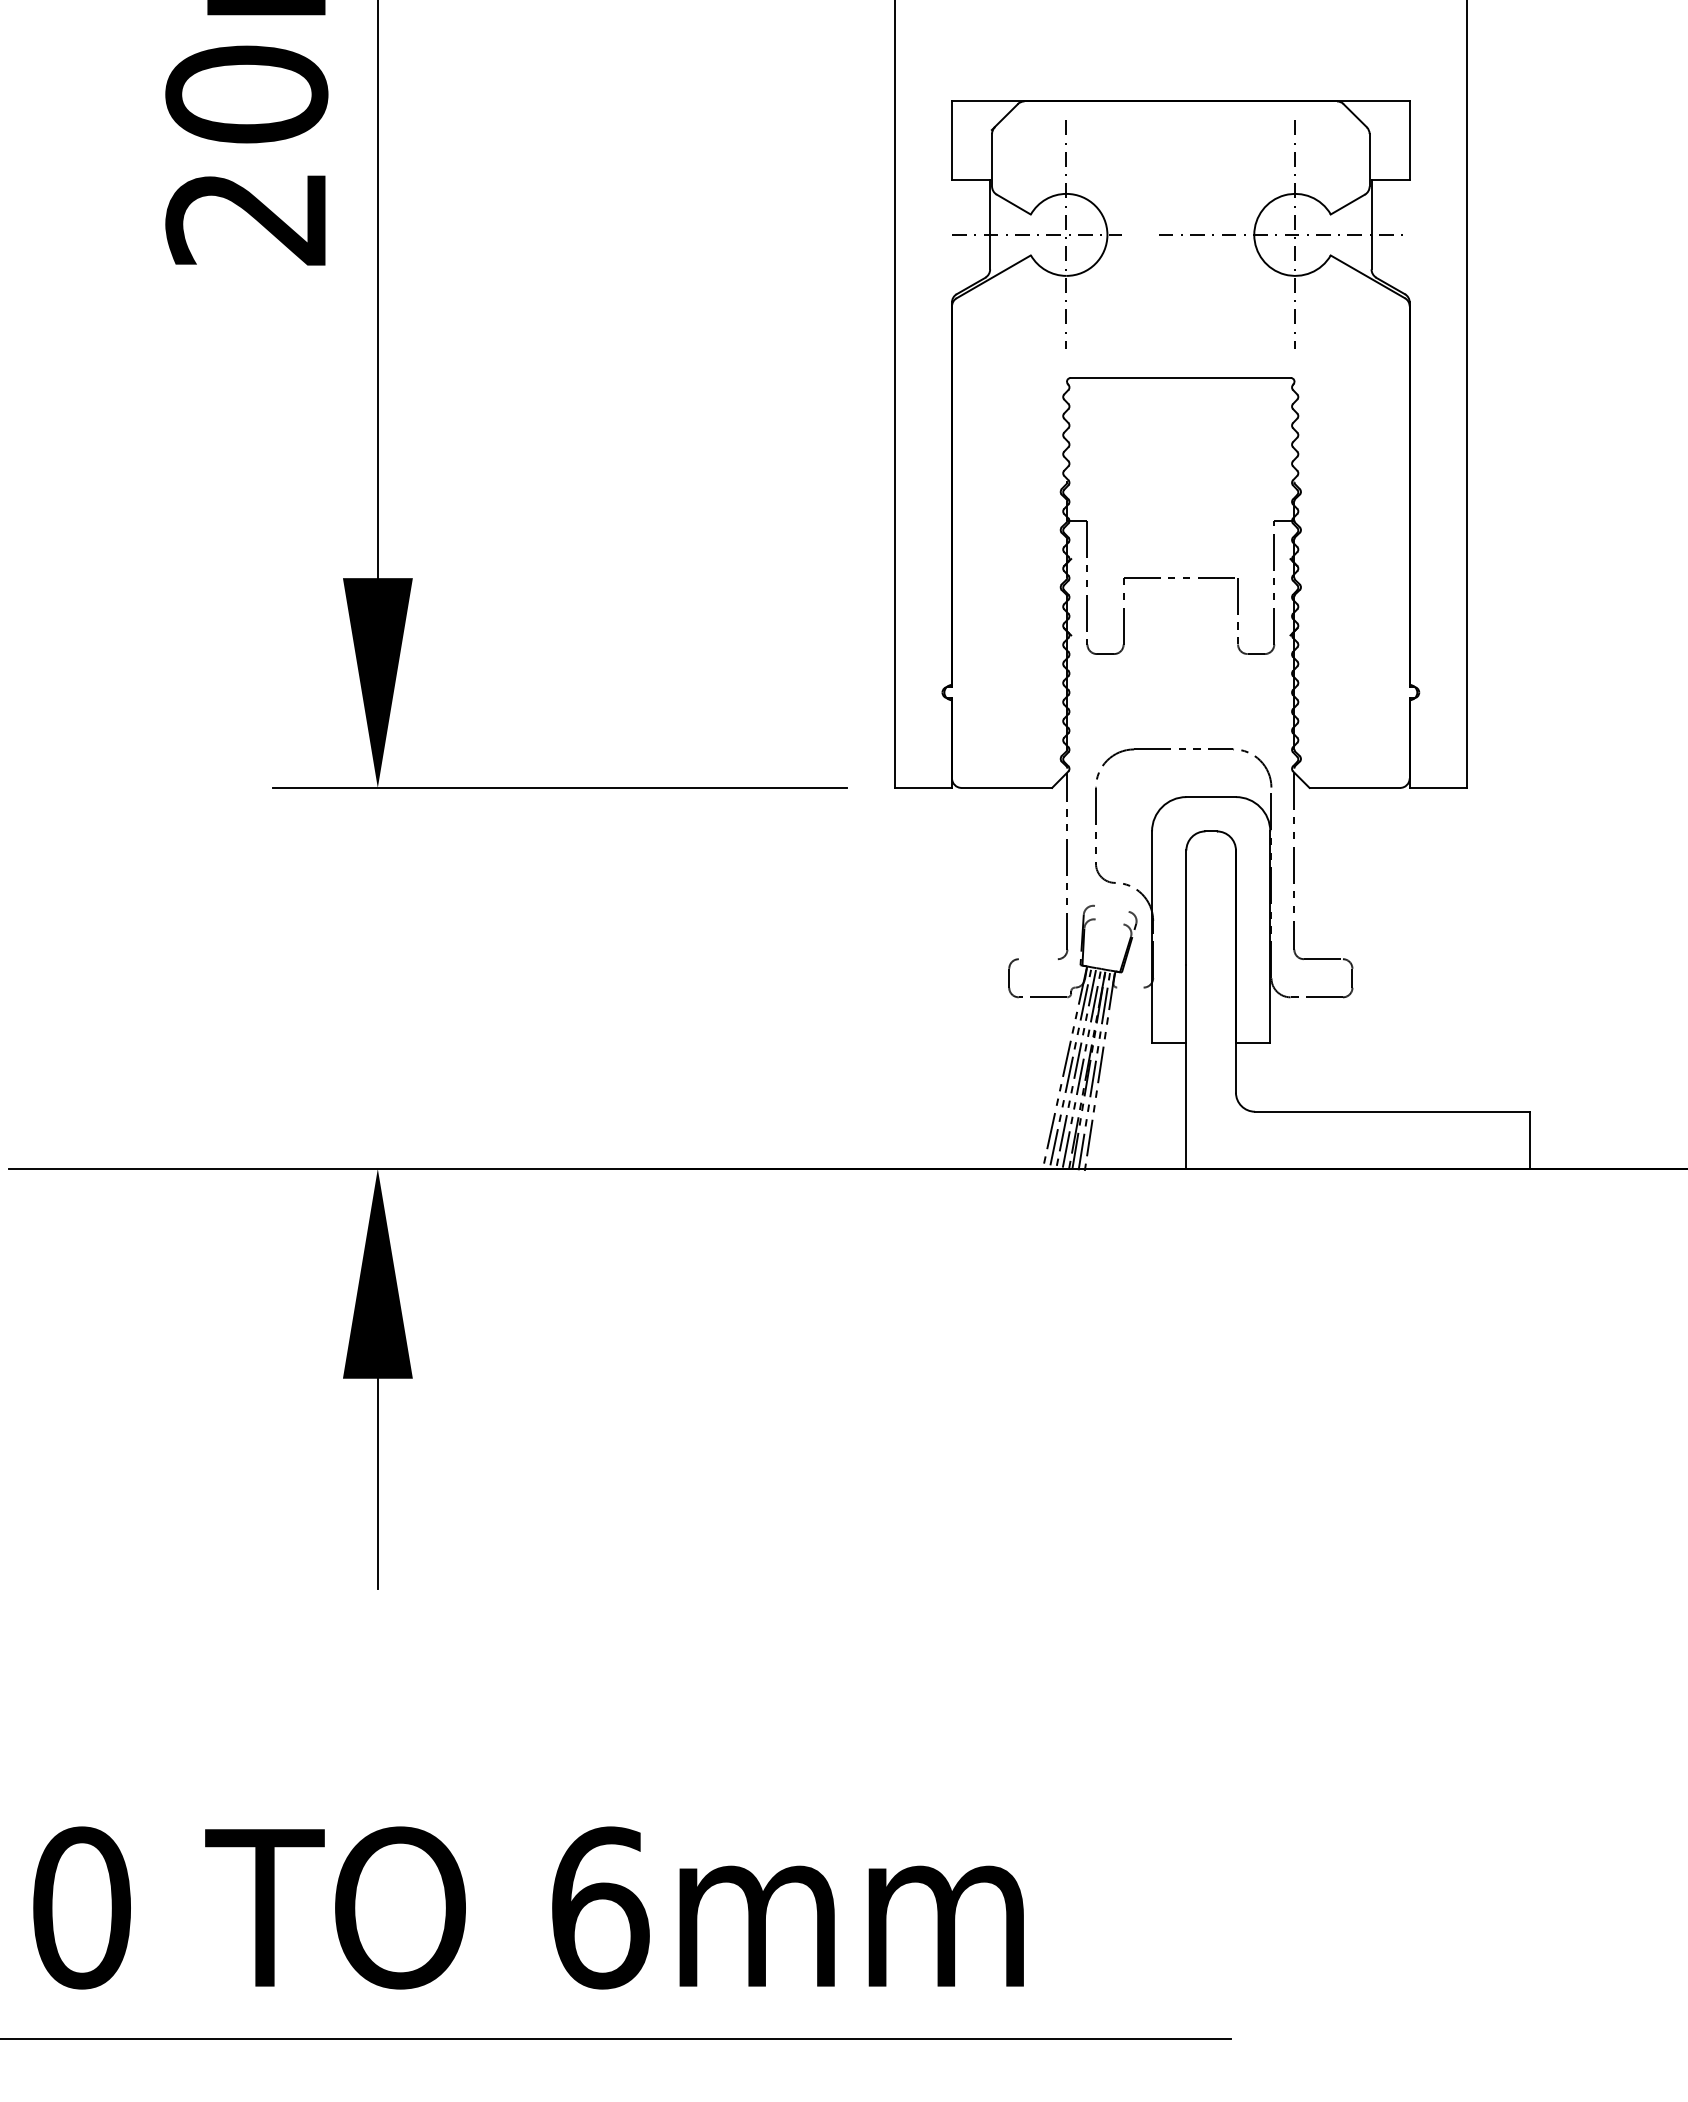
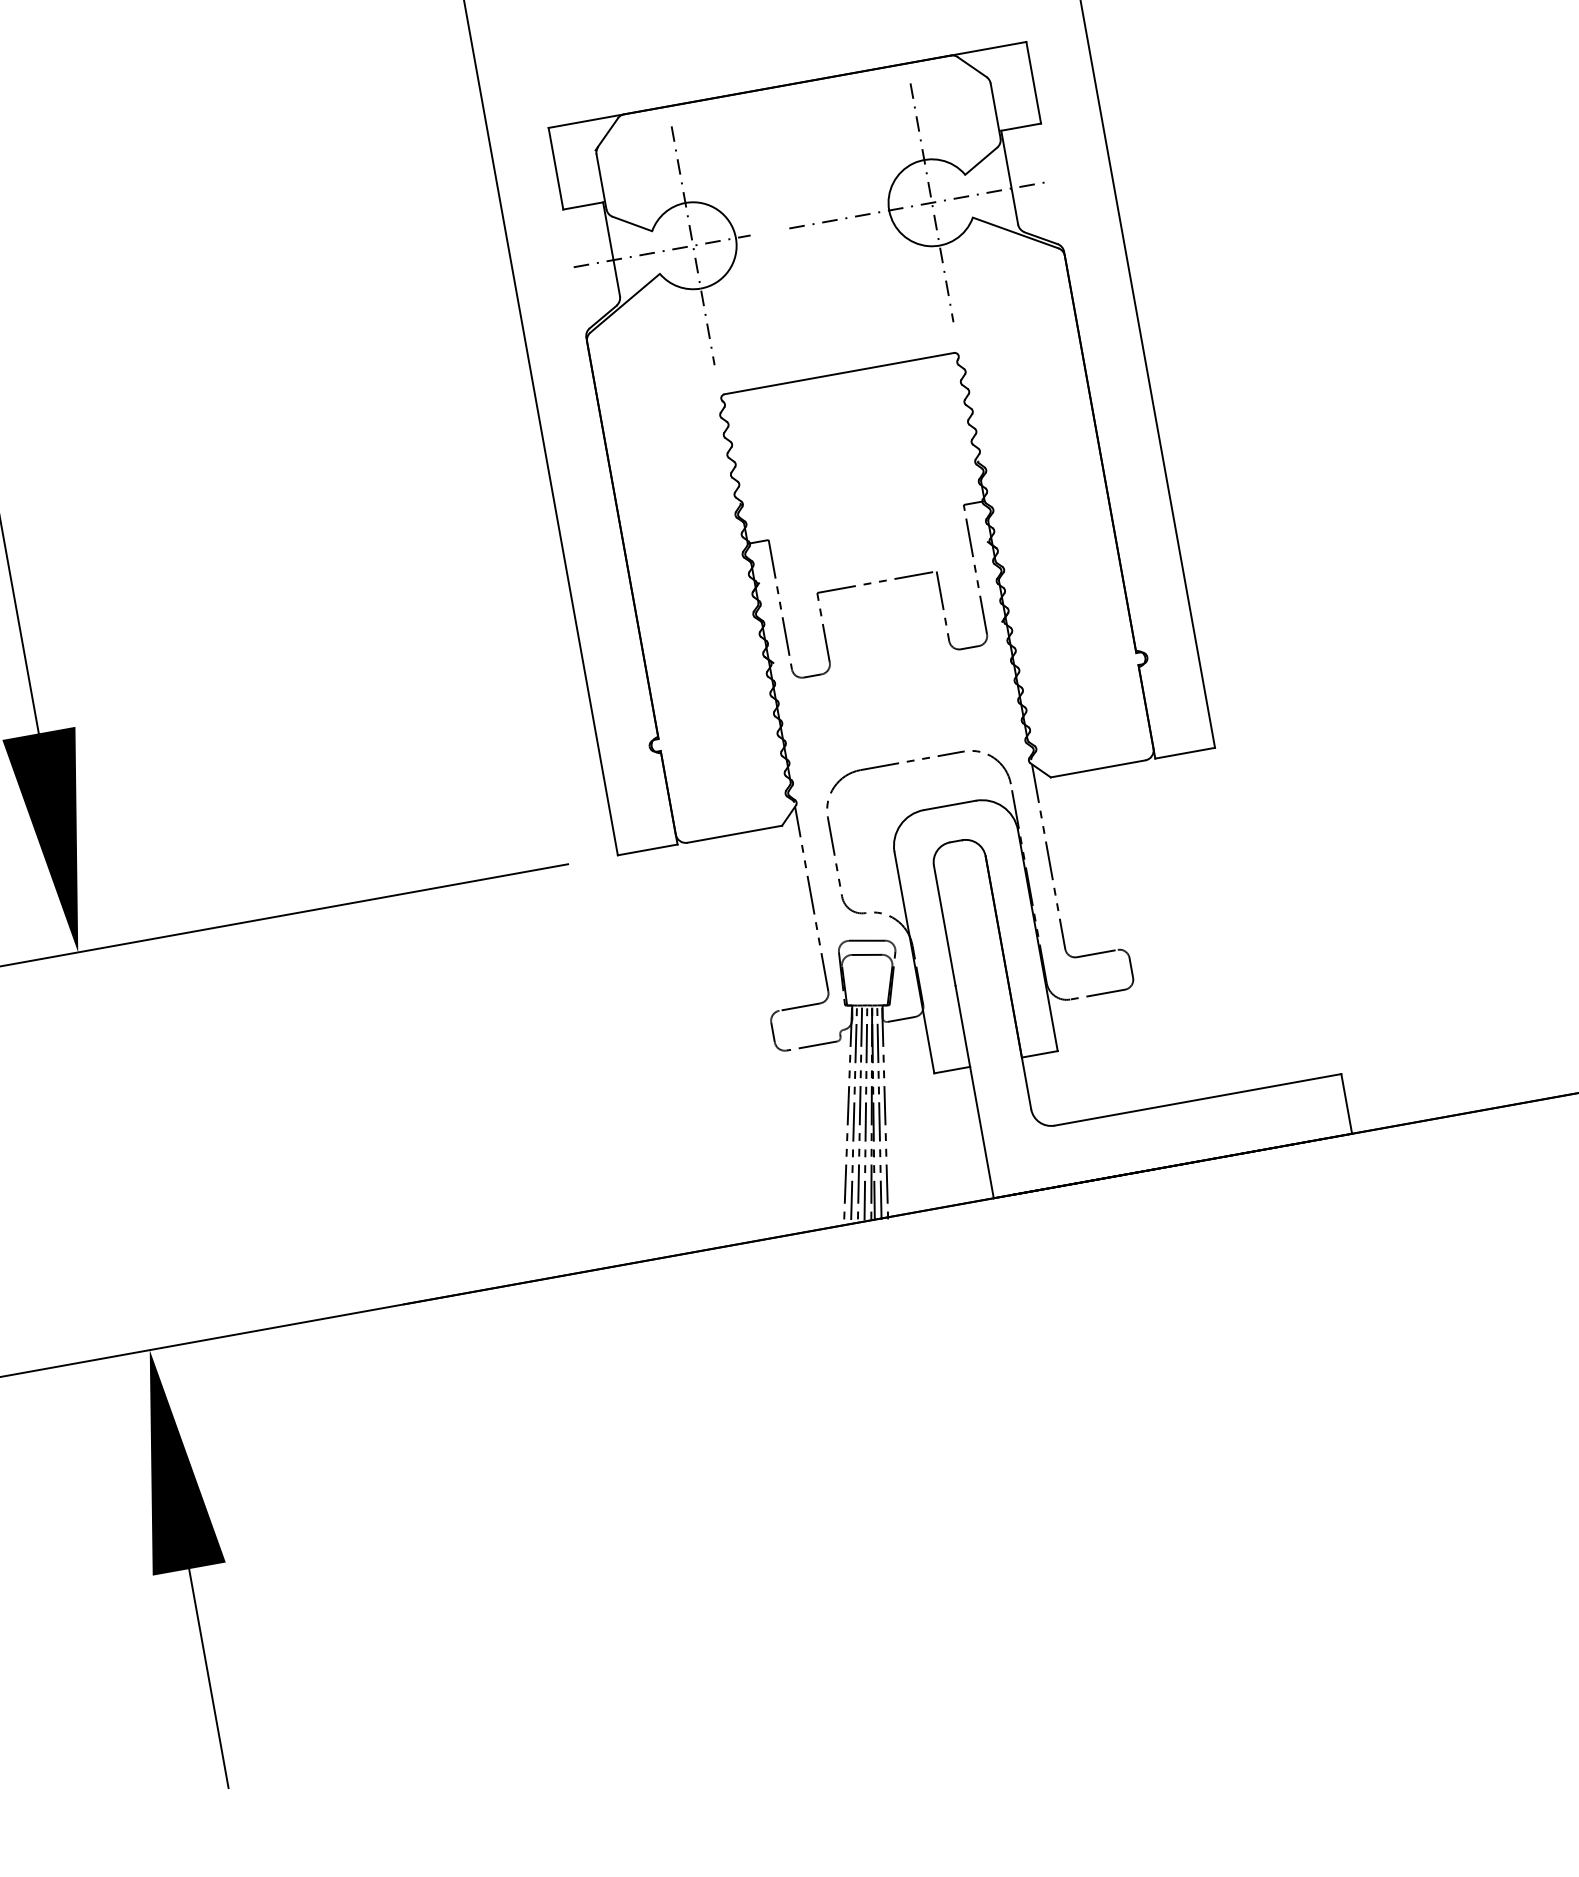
line: (1111, 908) -> (866, 940), added
line: (1109, 921) -> (867, 954), added
line: (1037, 959) -> (799, 1007), added
line: (1130, 987) -> (901, 1019), added

